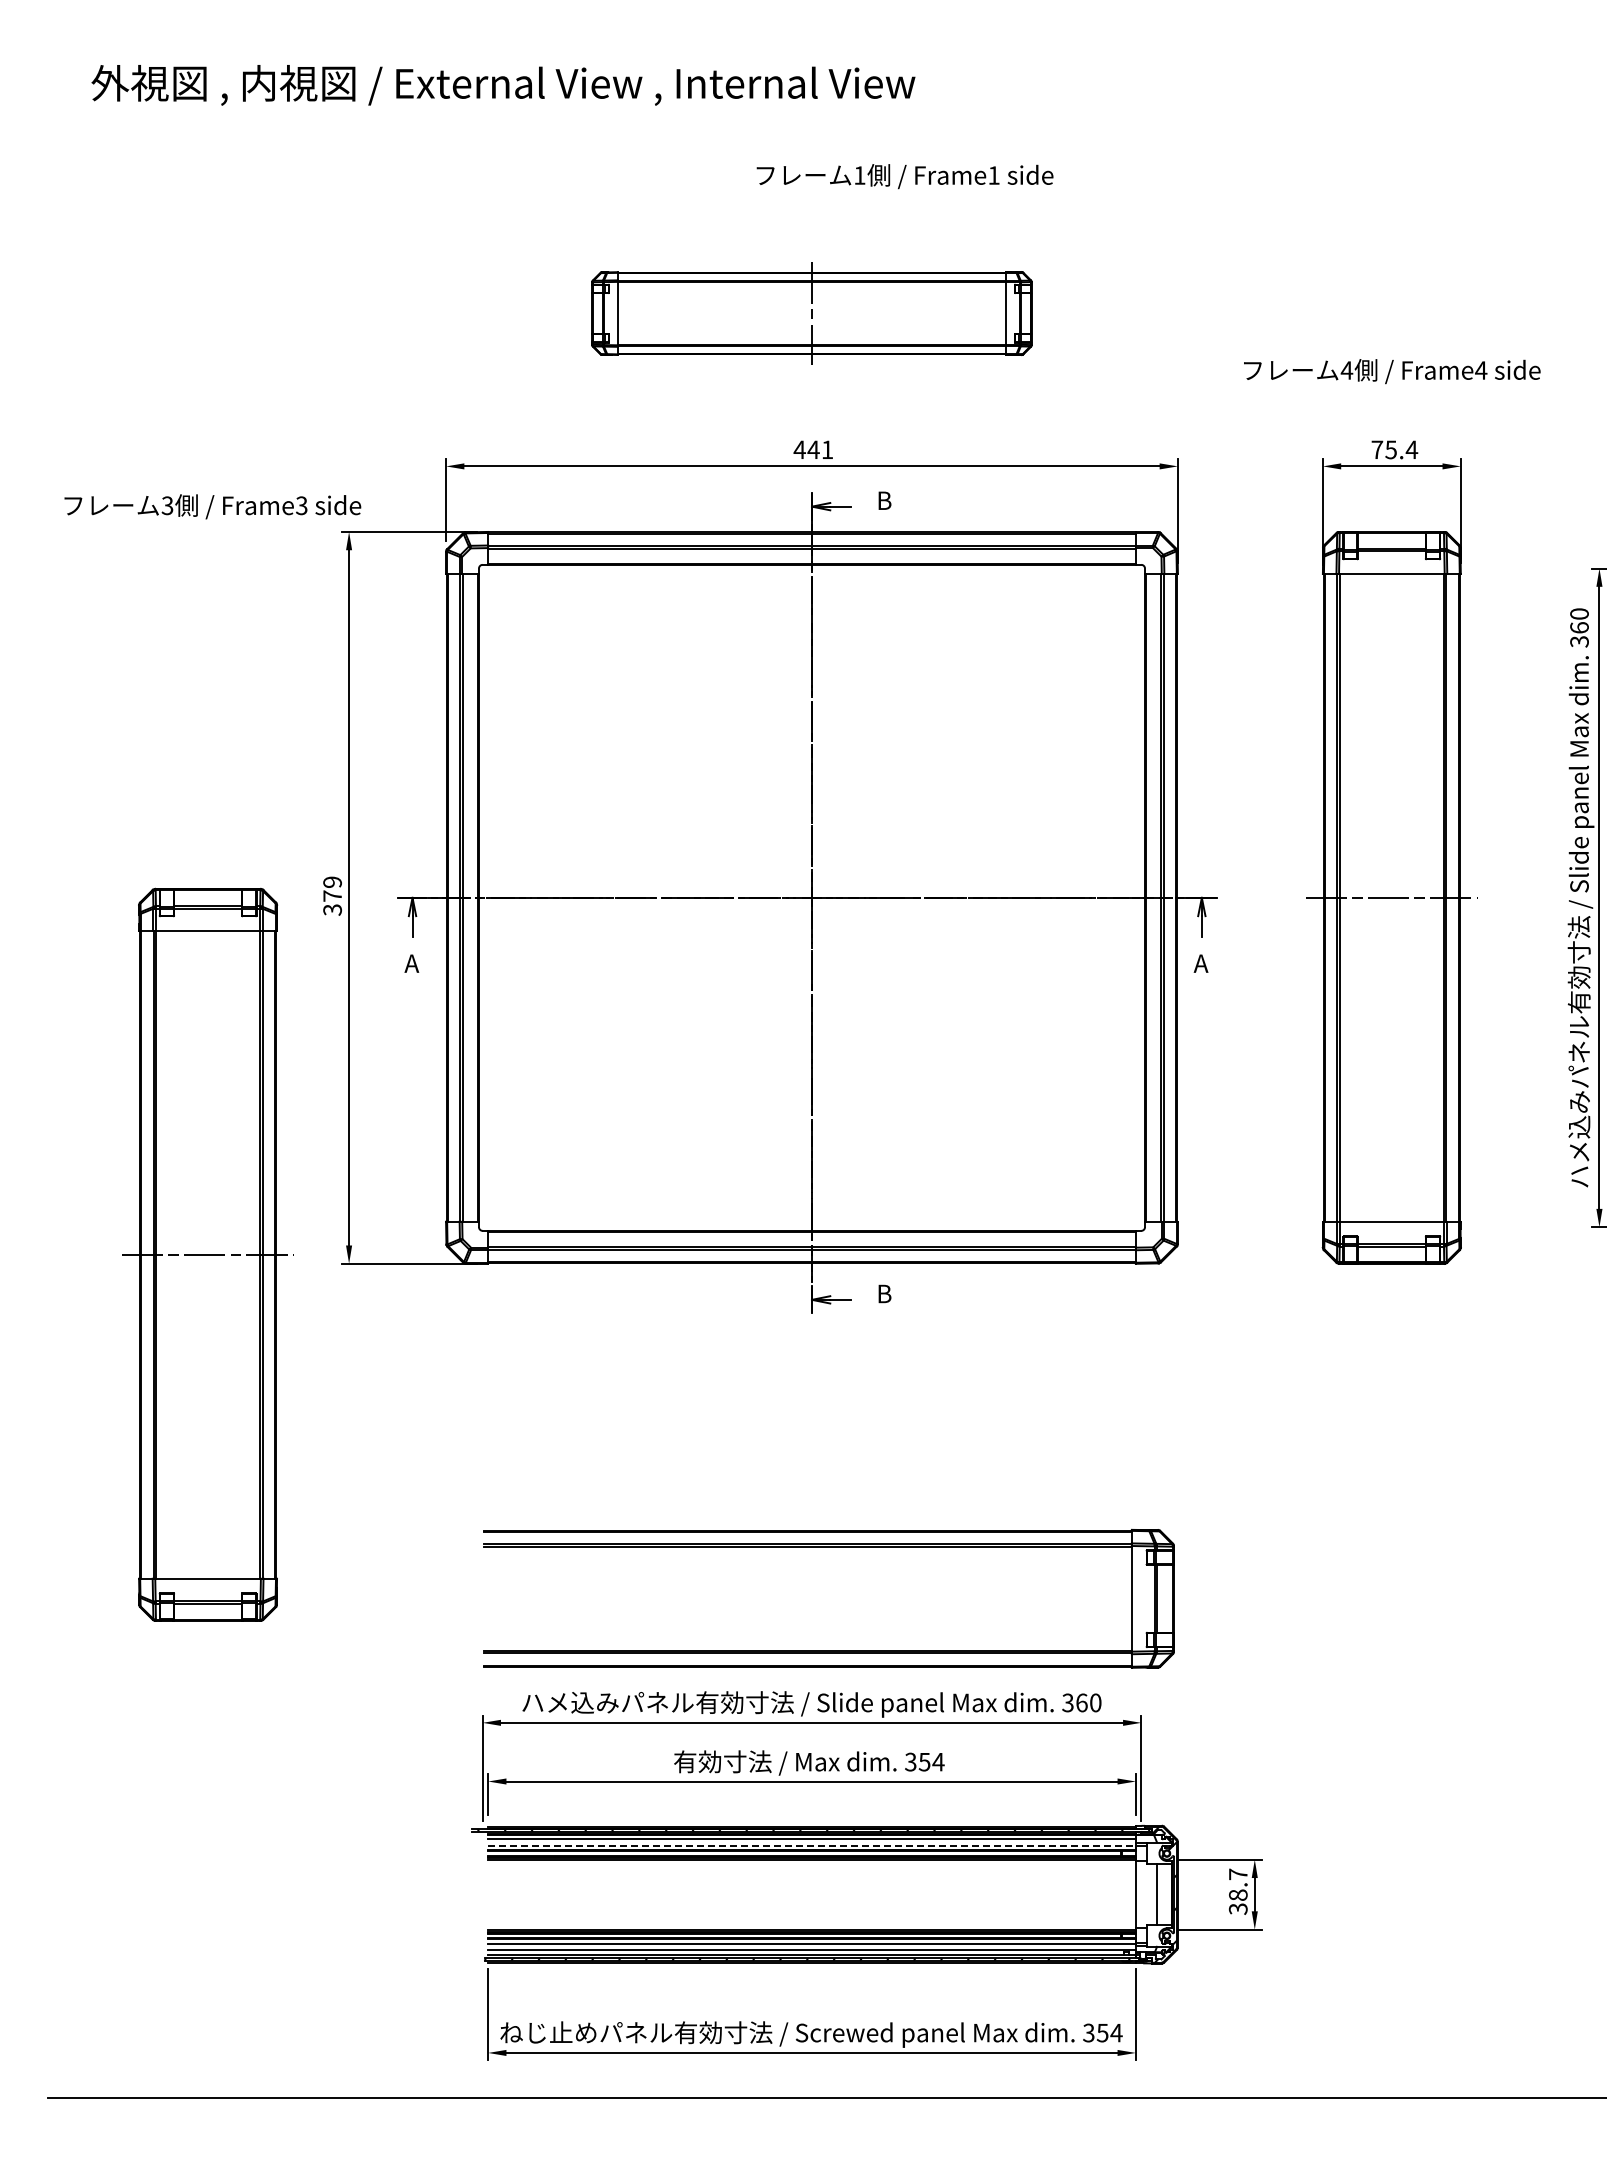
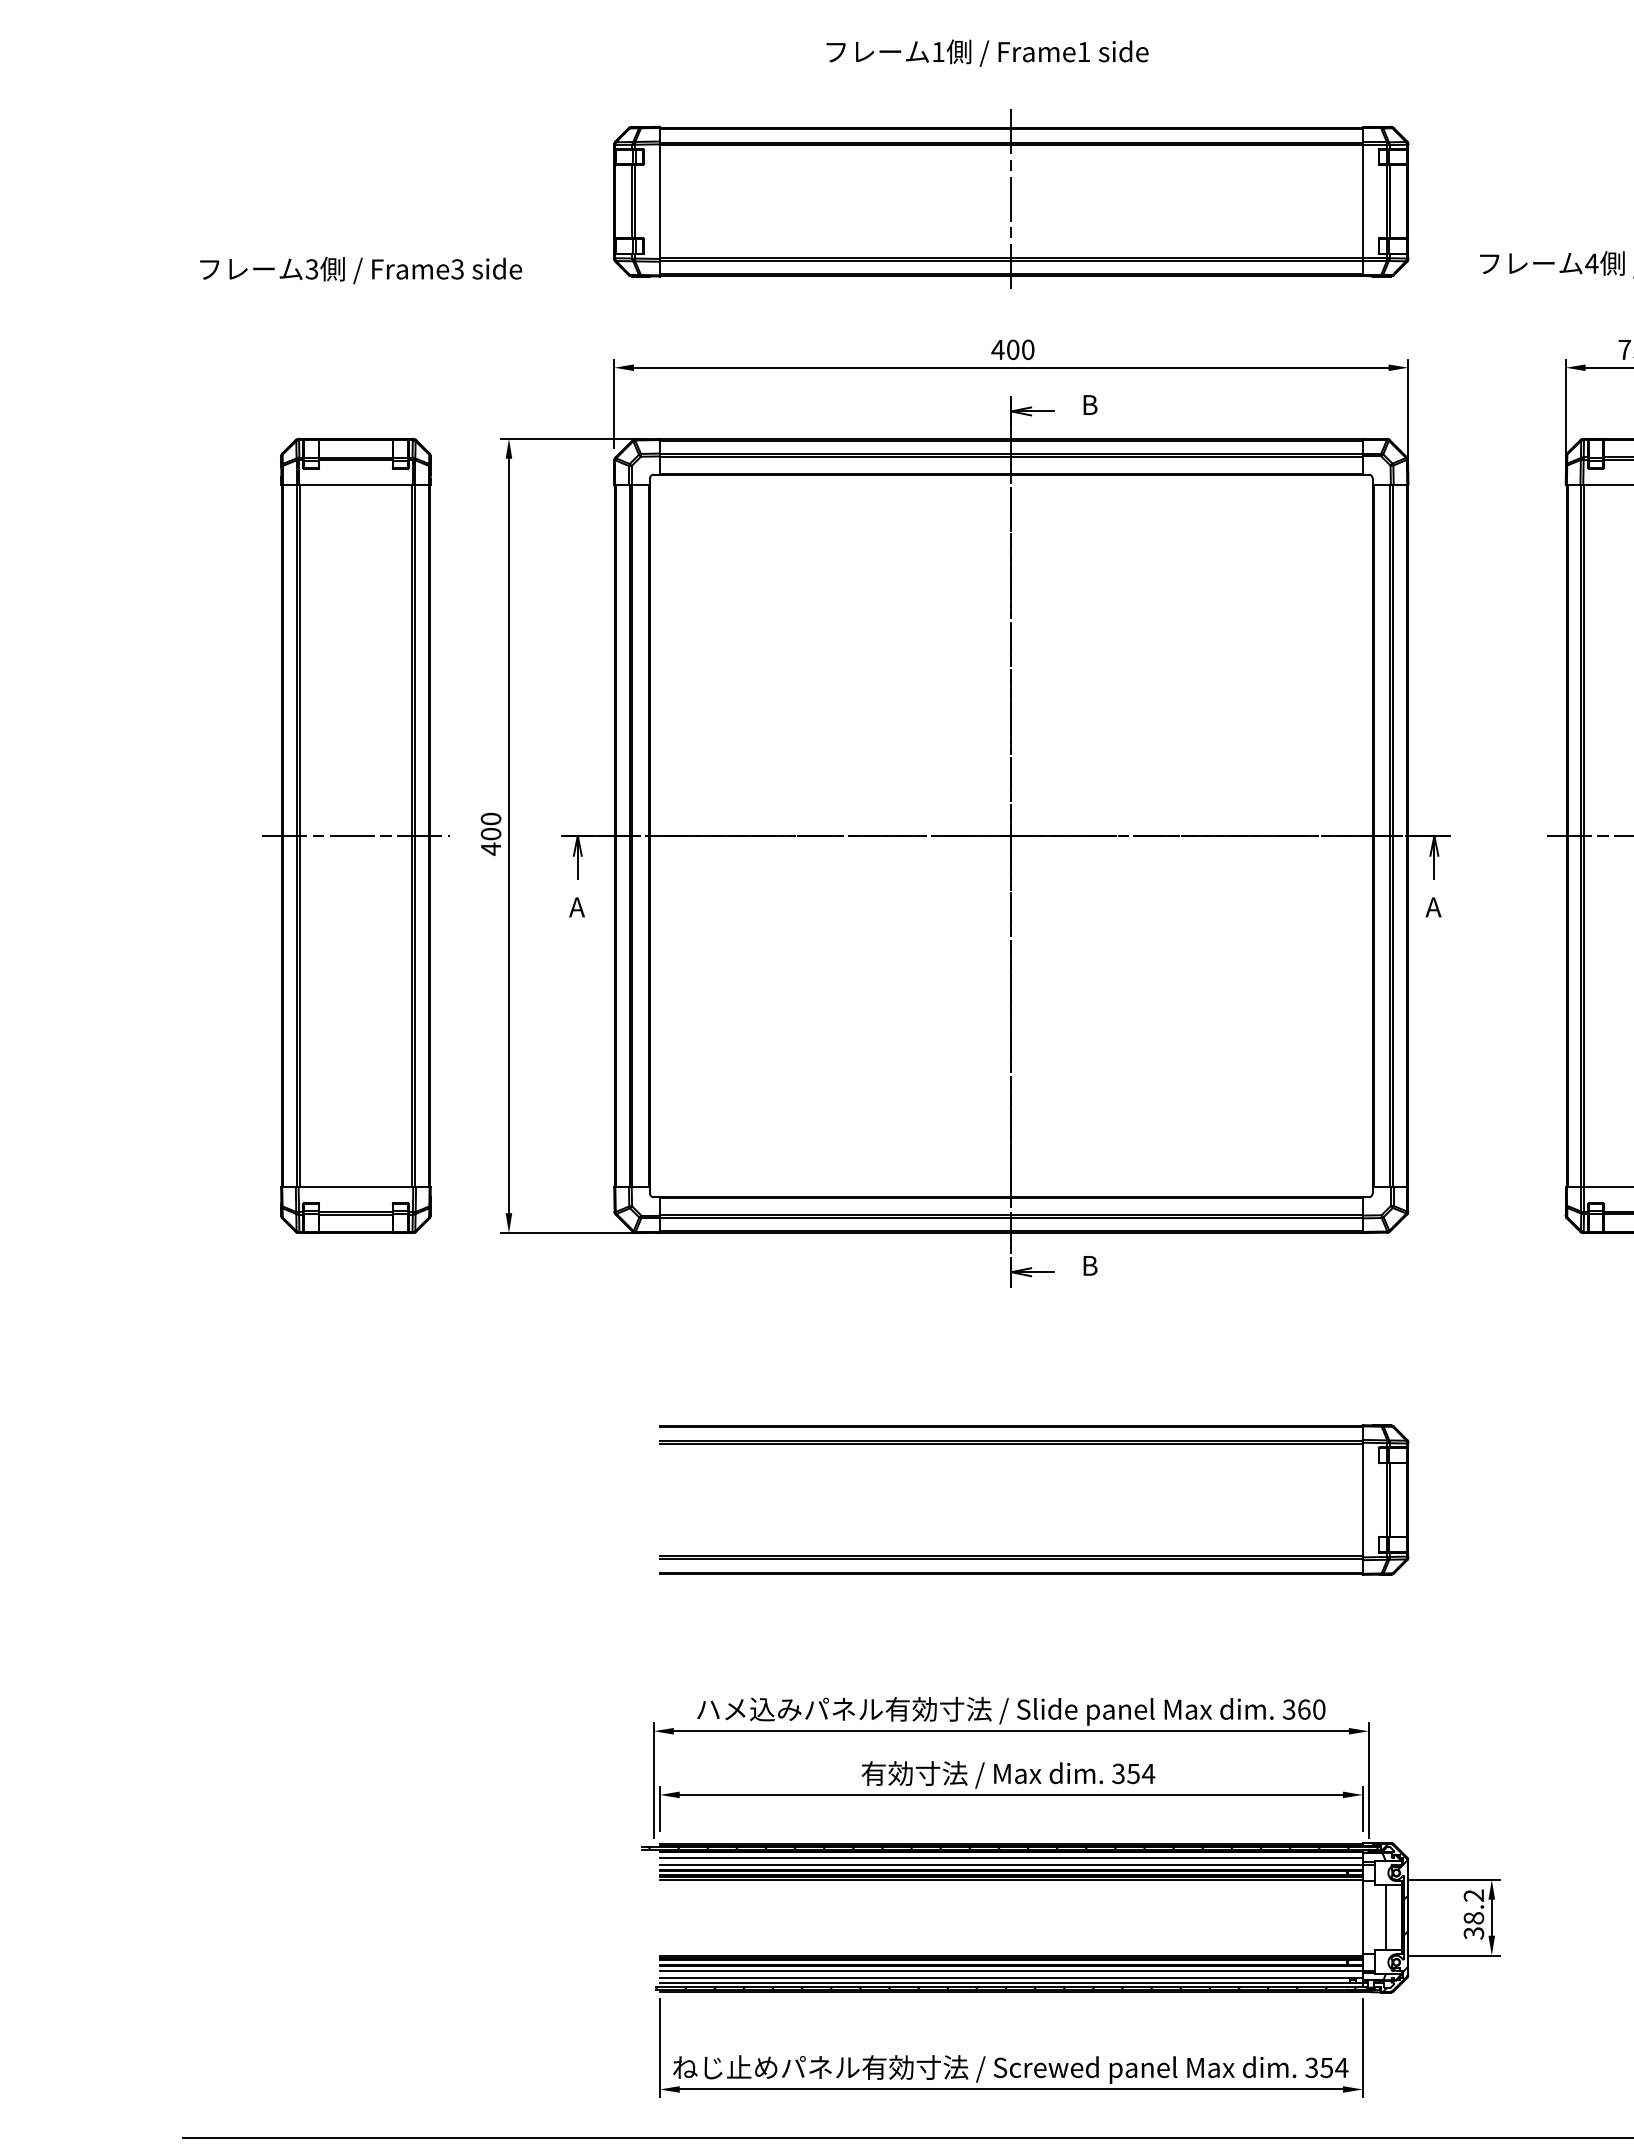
text: (904, 176) -> (986, 53), moved
part: (811, 313) -> (1010, 201), size x1.67
text: (820, 449) -> (1020, 349), 441 -> 400
text: (212, 506) -> (360, 270), moved
text: (332, 896) -> (490, 834), 379 -> 400
part: (207, 1254) -> (355, 835), moved
part: (828, 1547) -> (1033, 1444), moved
line: (812, 1845) -> (1011, 1864), dashed -> solid
text: (1237, 1874) -> (1473, 1895), 38.7 -> 38.2

